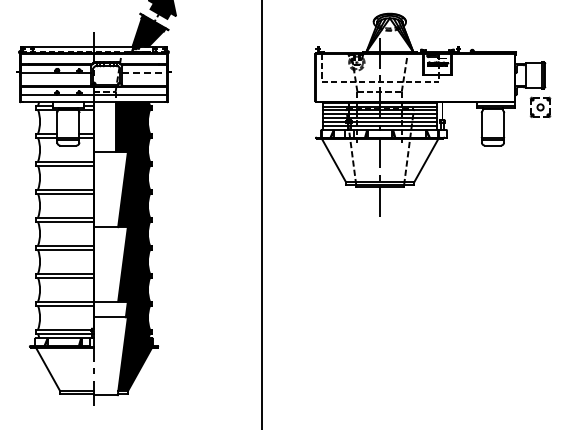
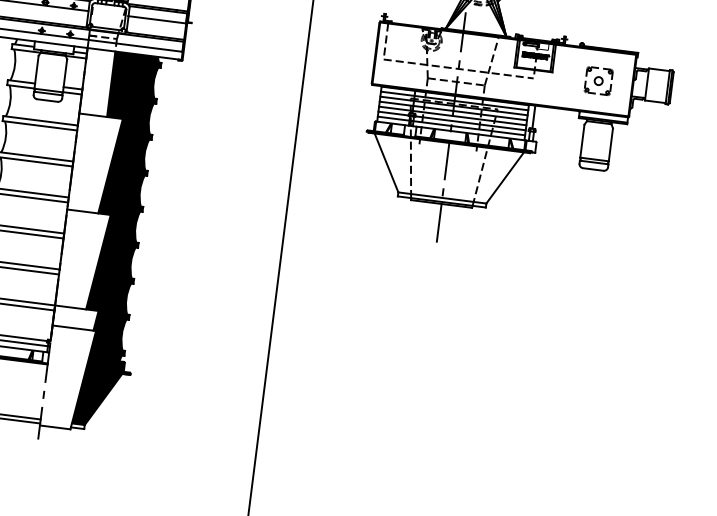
line: (144, 73) -> (157, 20), dashed -> solid
part: (540, 107) -> (598, 81), moved

